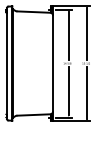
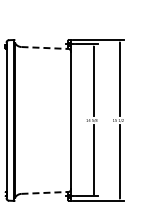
line: (33, 12) -> (44, 48), solid -> dashed
line: (33, 114) -> (44, 192), solid -> dashed

